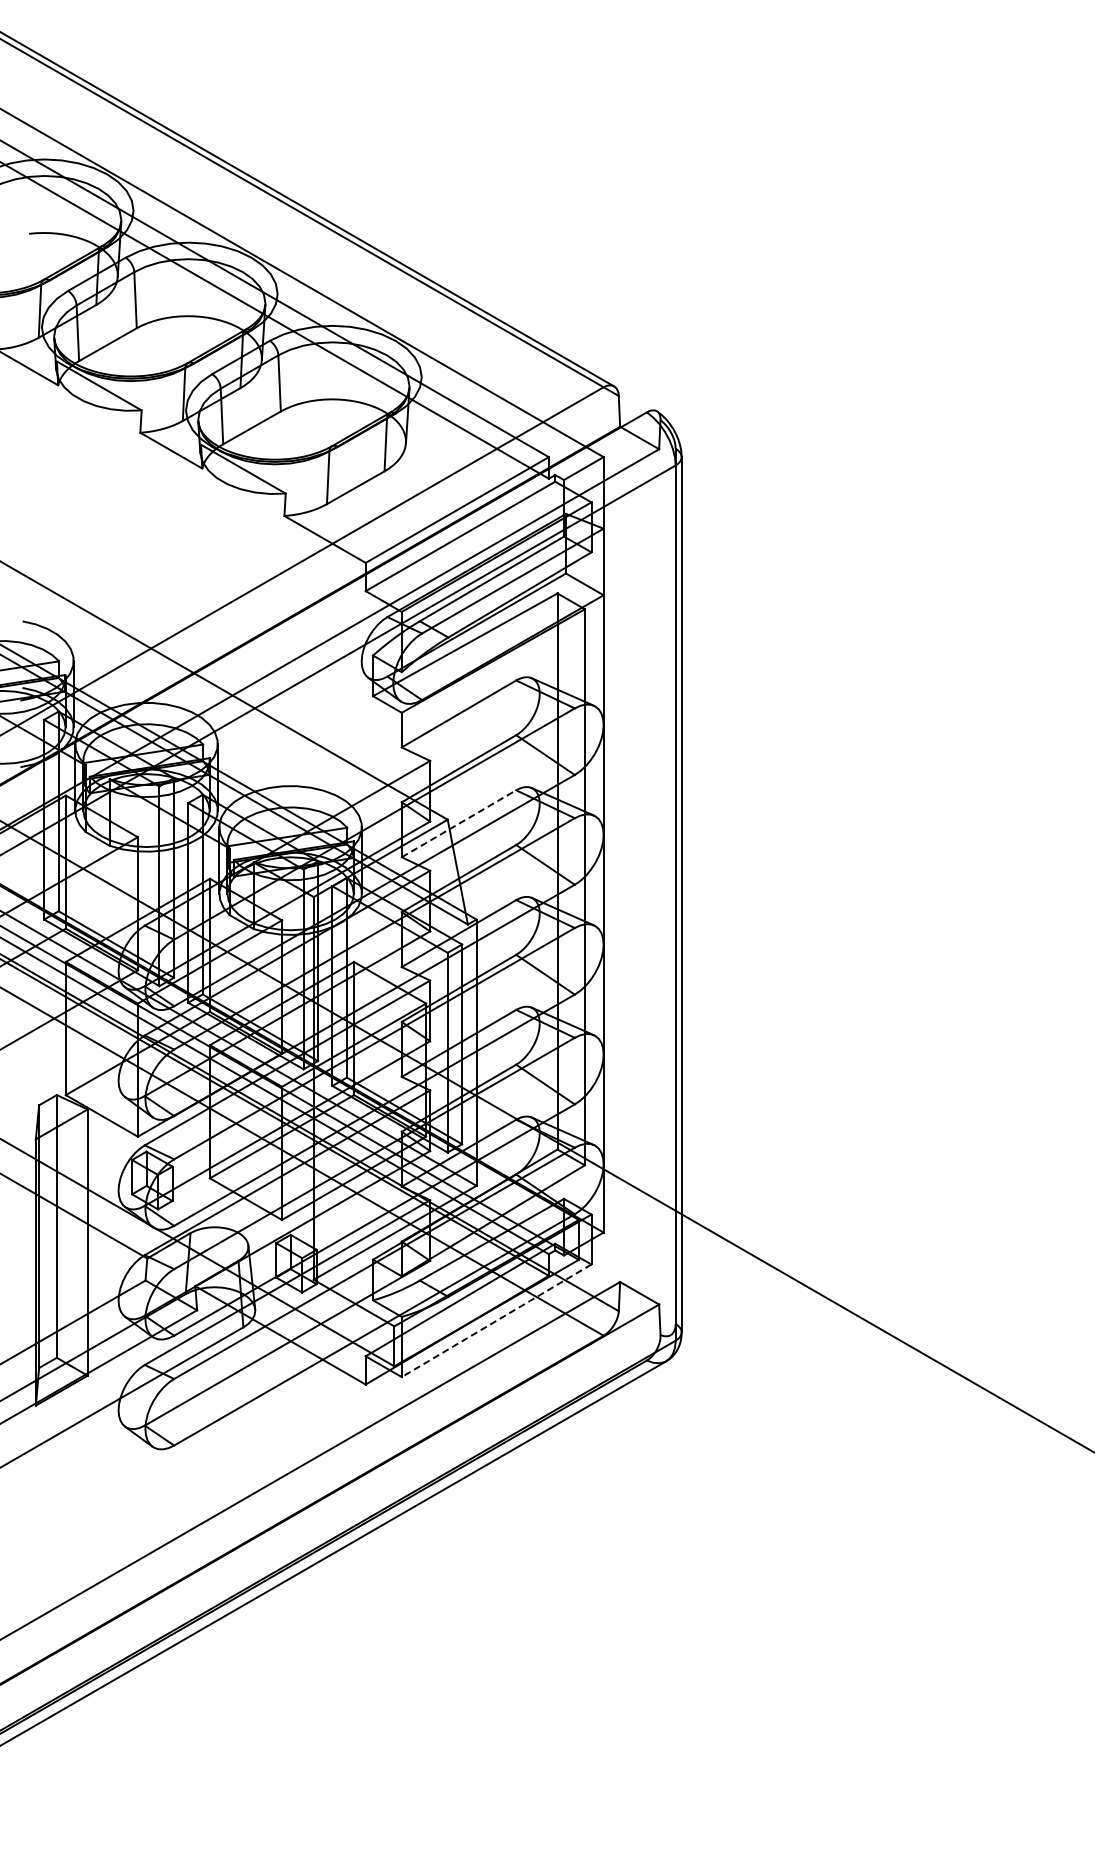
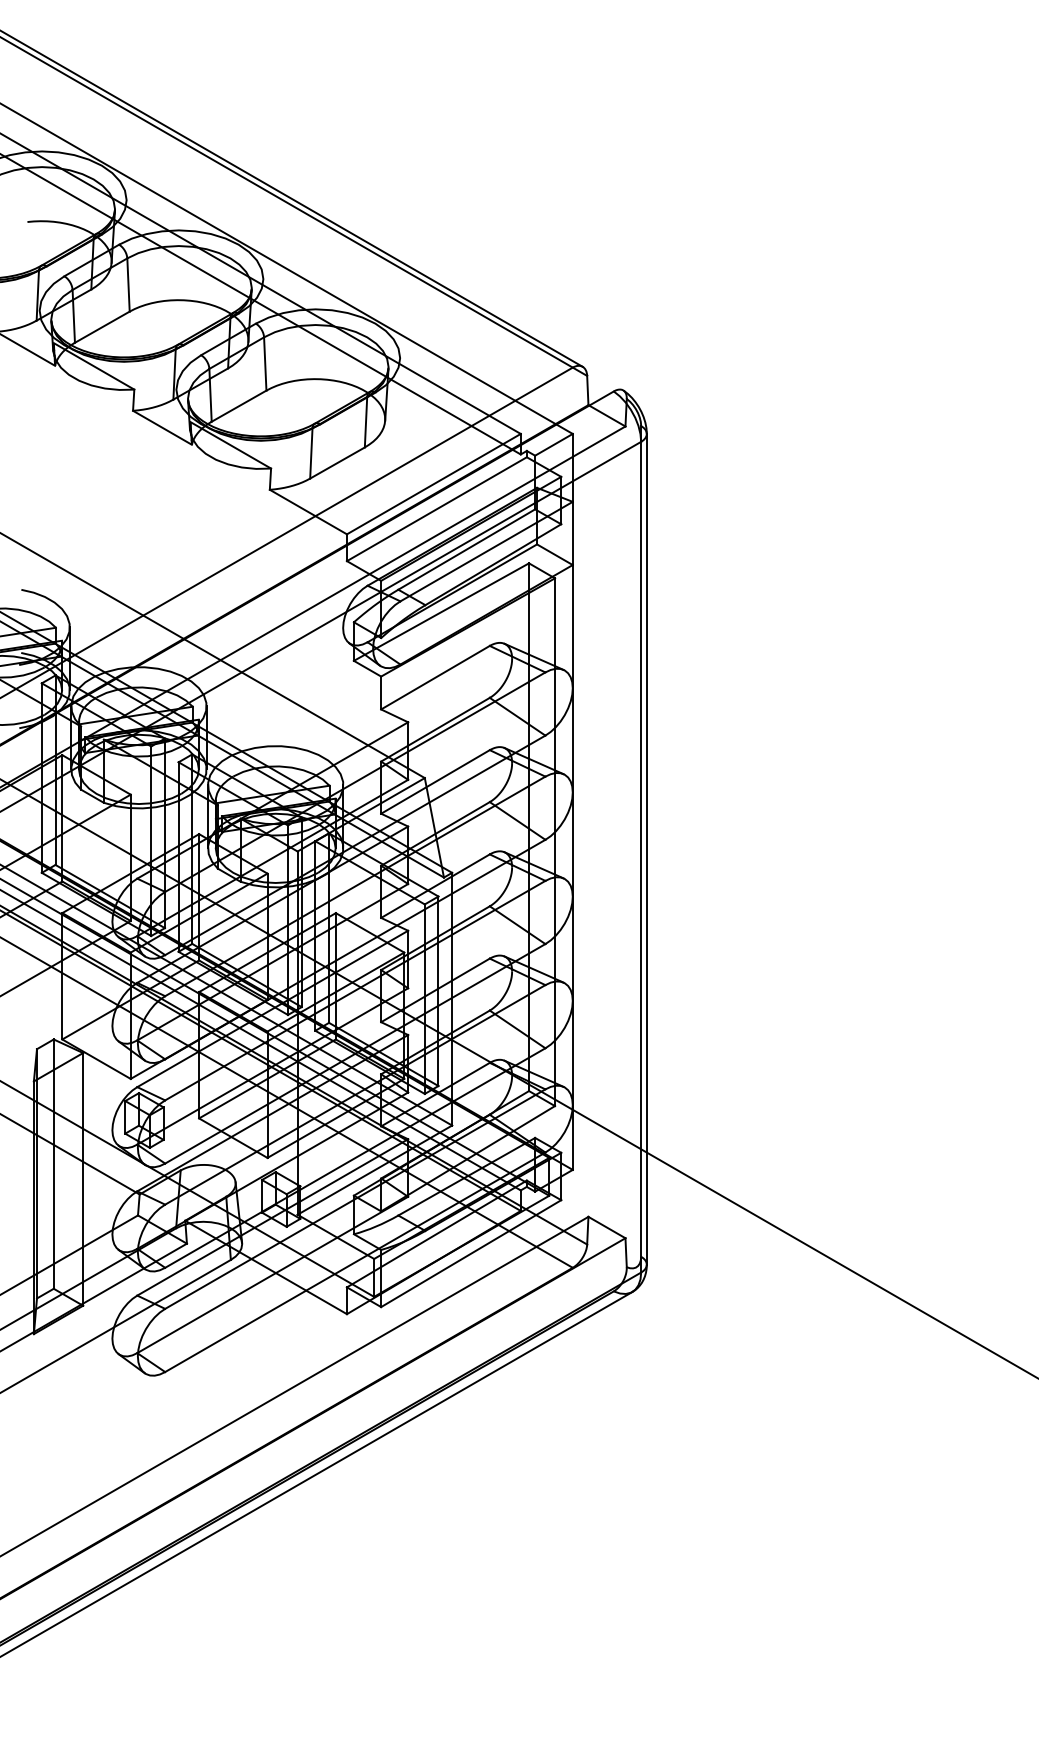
line: (459, 823) -> (435, 781), dashed -> solid
line: (496, 1321) -> (471, 1254), dashed -> solid

